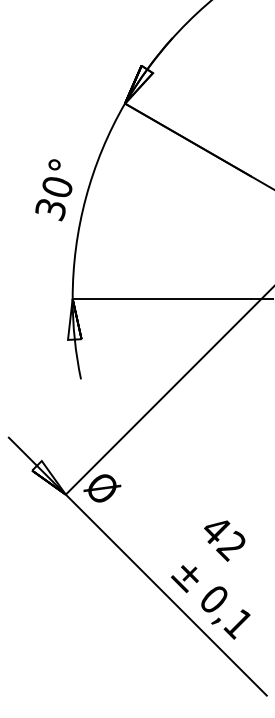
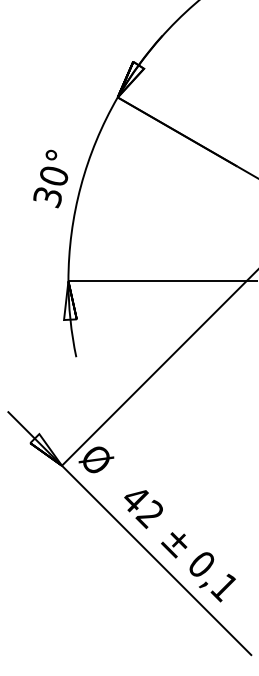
text: (224, 541) -> (143, 509), moved

